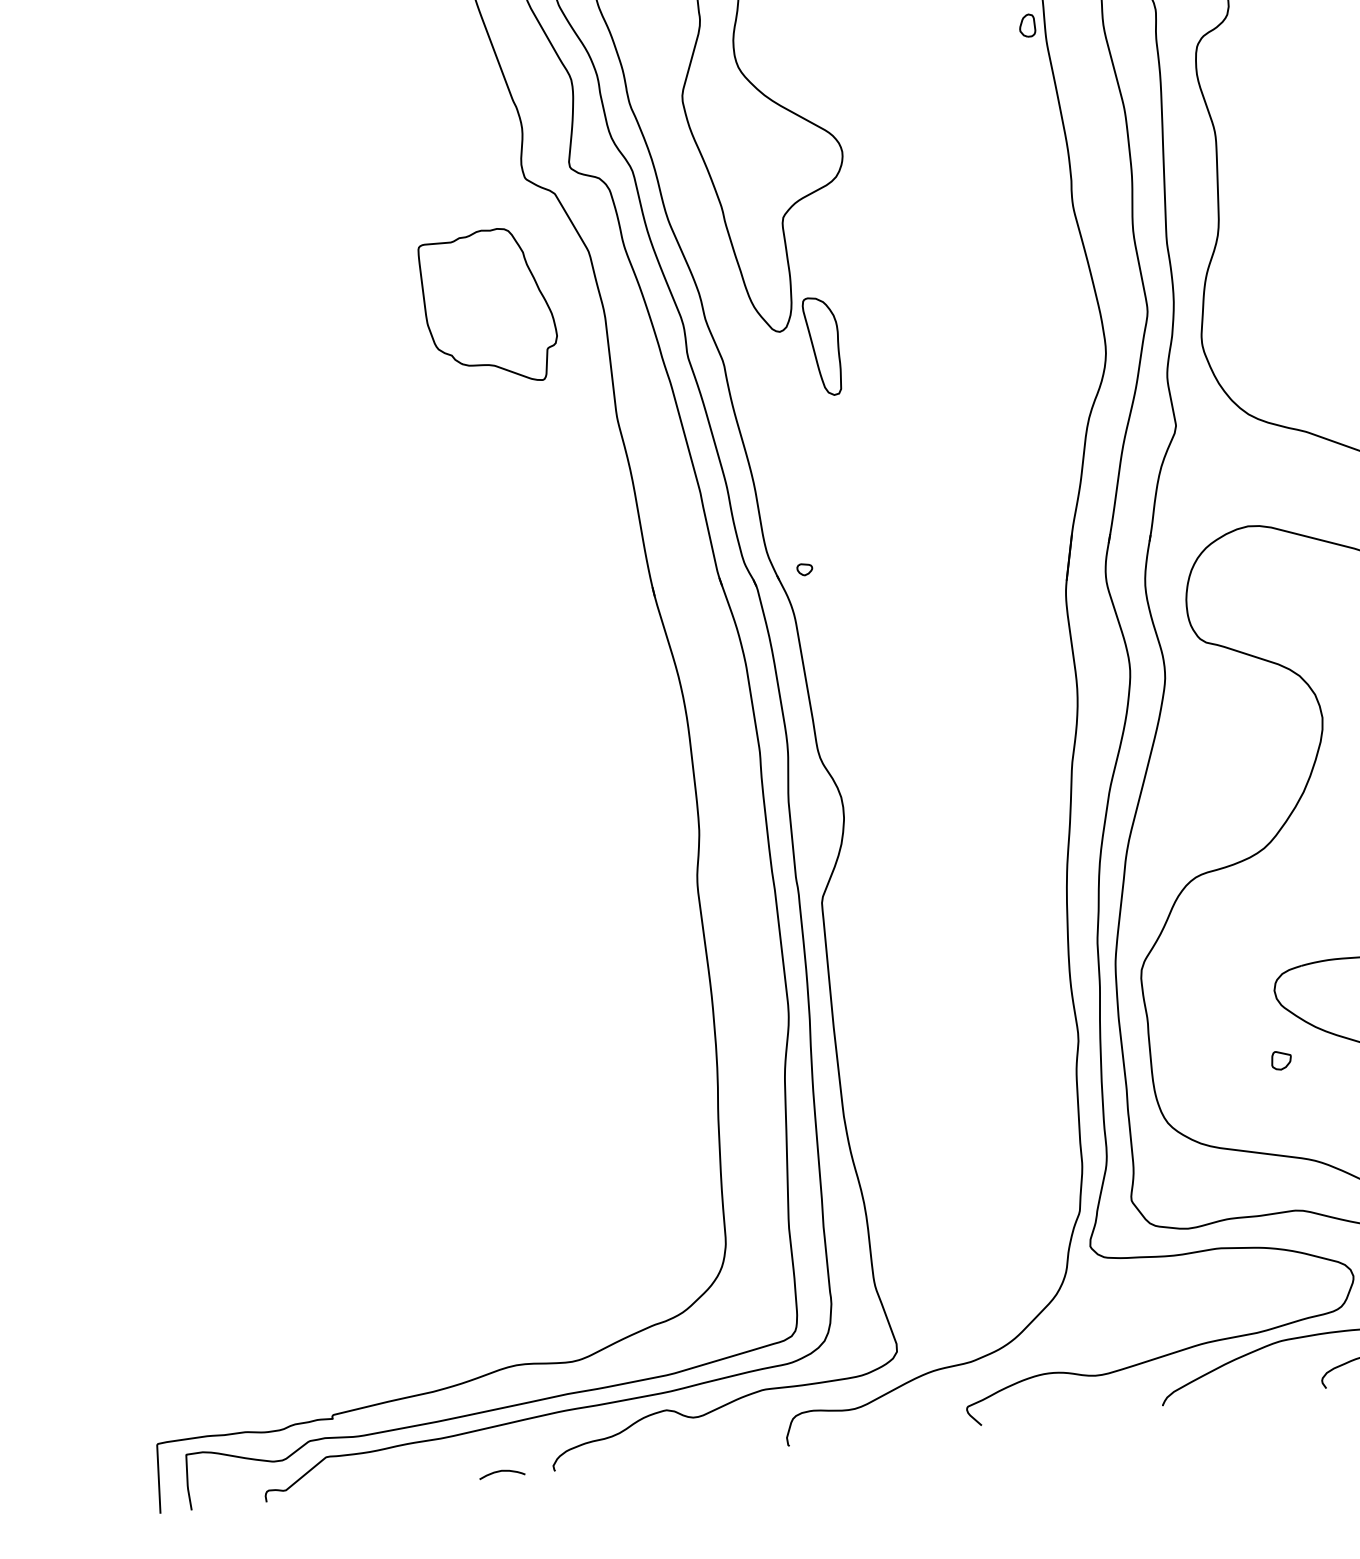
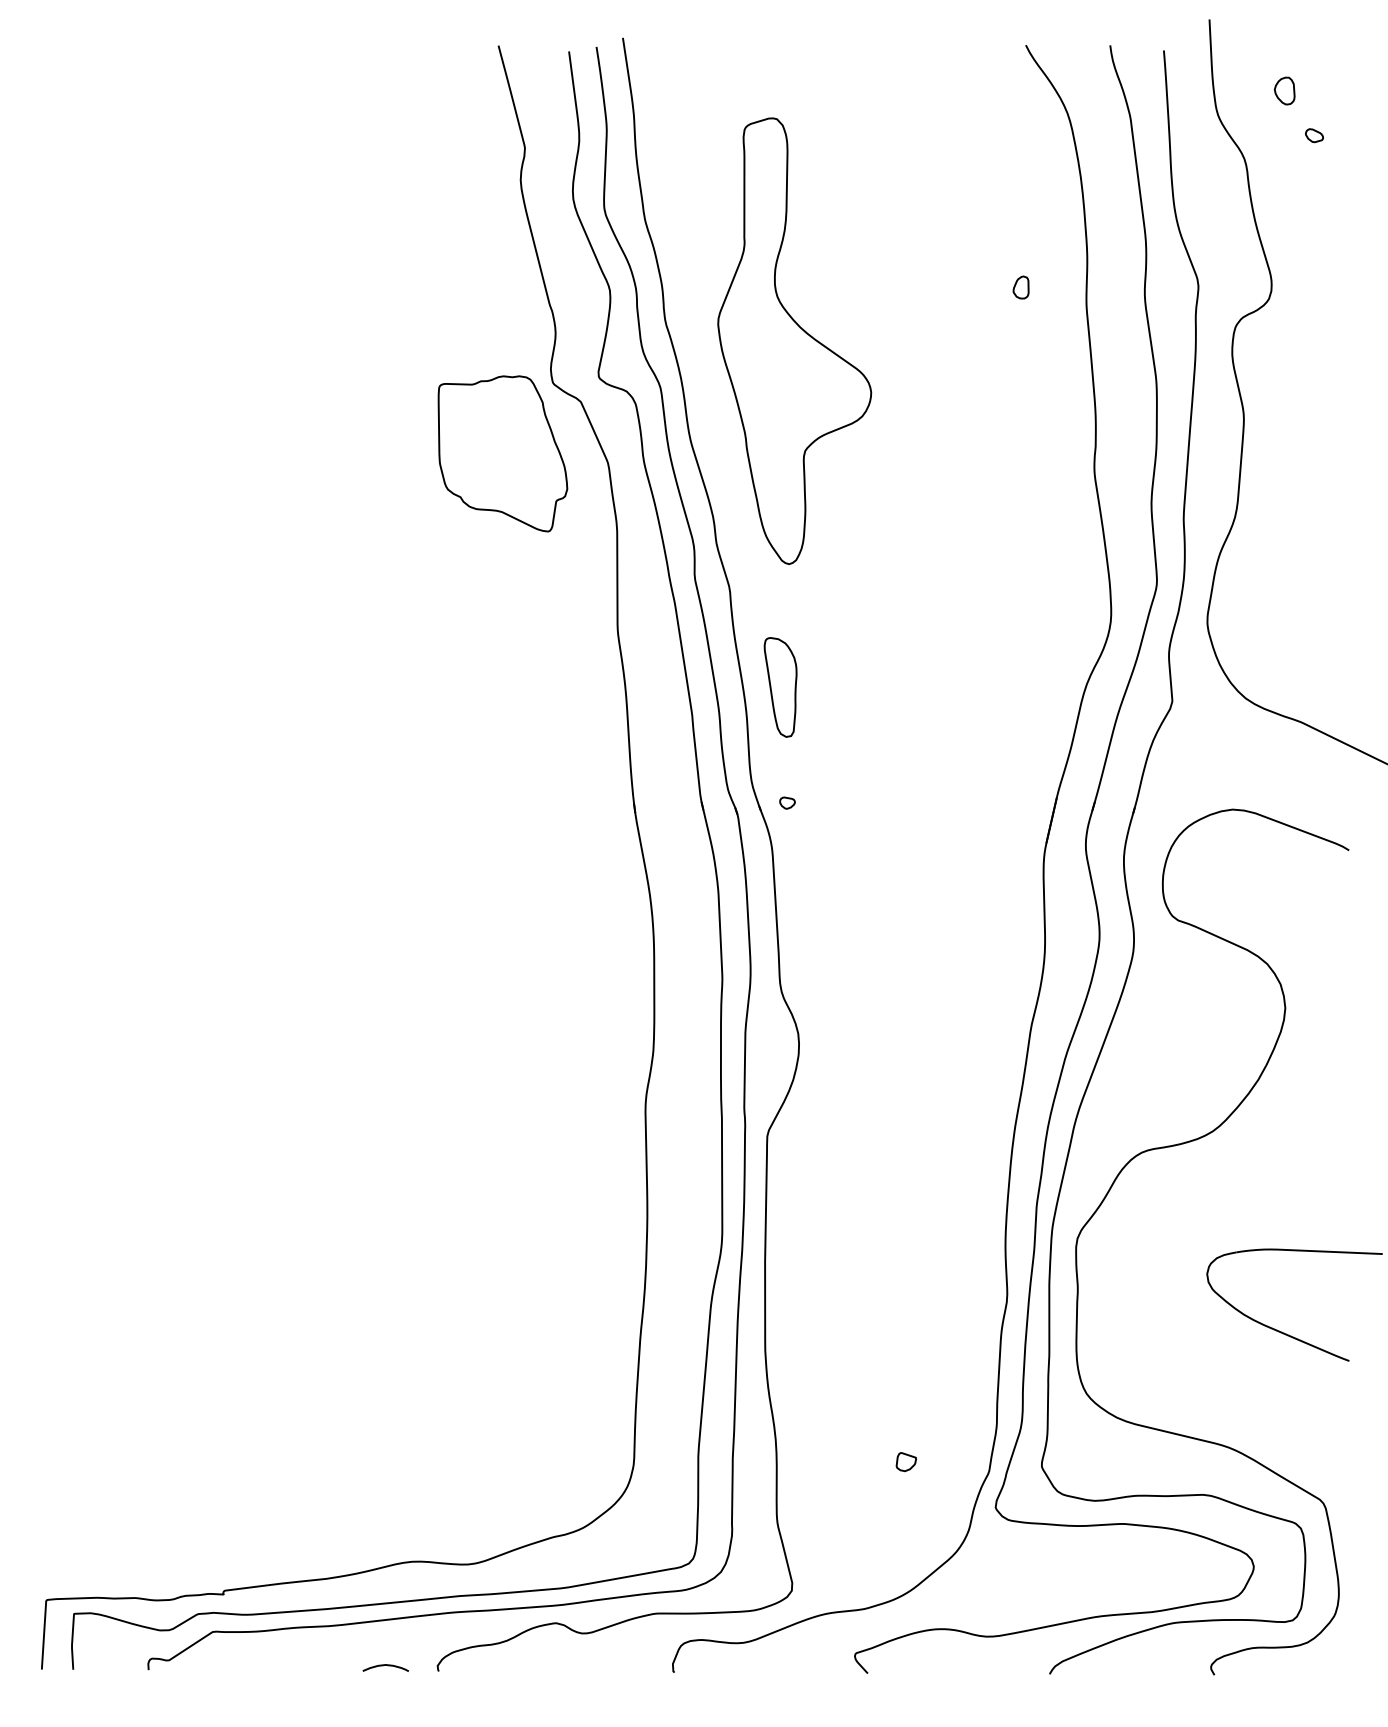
part: (1026, 25) -> (1020, 287), moved
part: (488, 307) -> (502, 453), moved
part: (823, 346) -> (780, 687), moved
part: (1280, 1059) -> (905, 1461), moved

